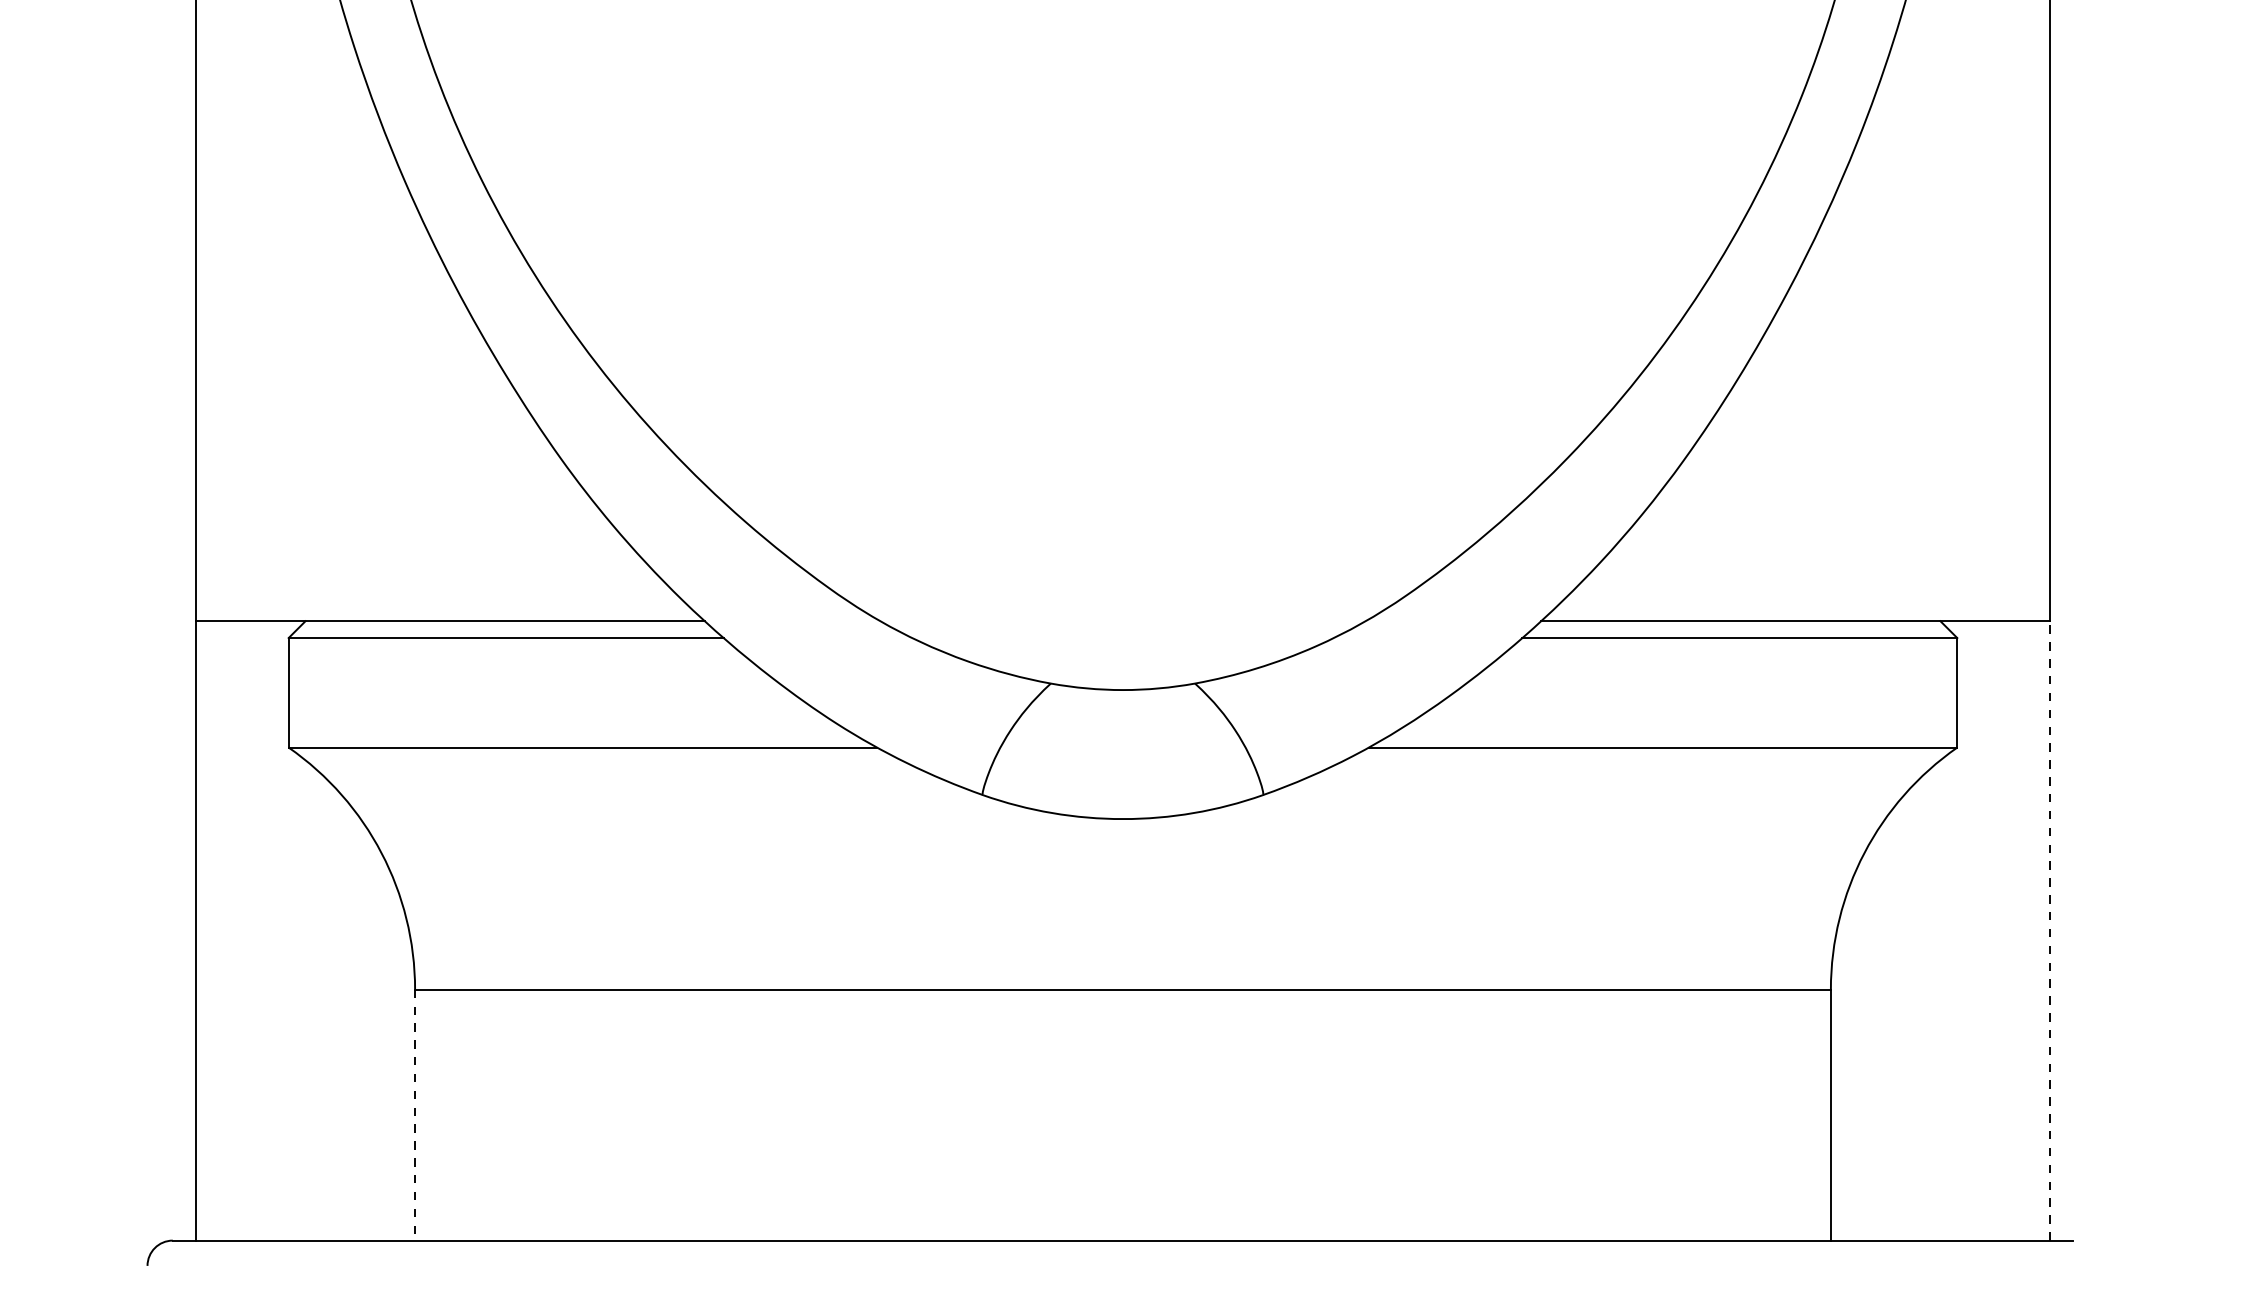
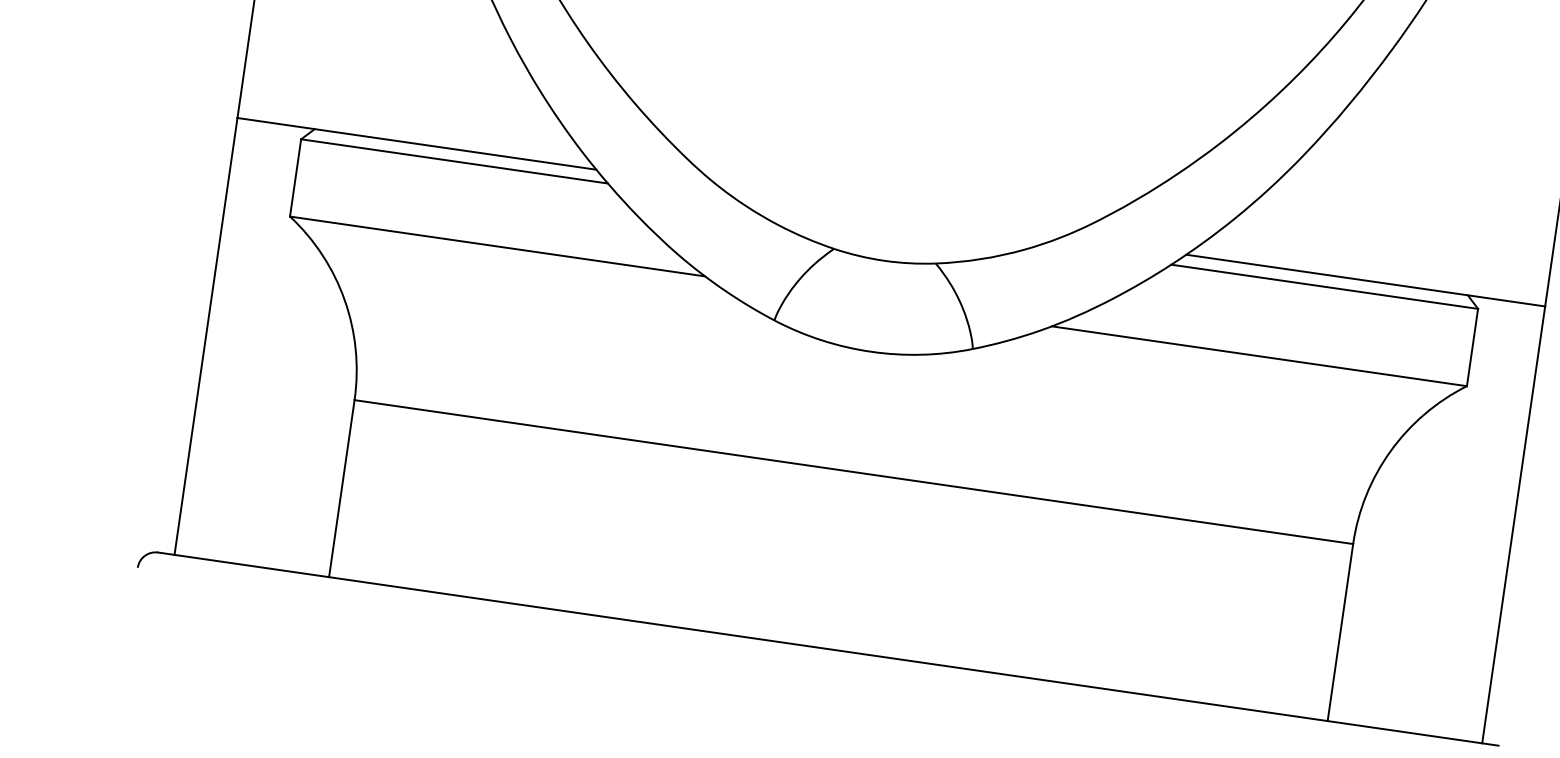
line: (2050, 930) -> (1514, 524), dashed -> solid
line: (415, 1115) -> (342, 488), dashed -> solid

